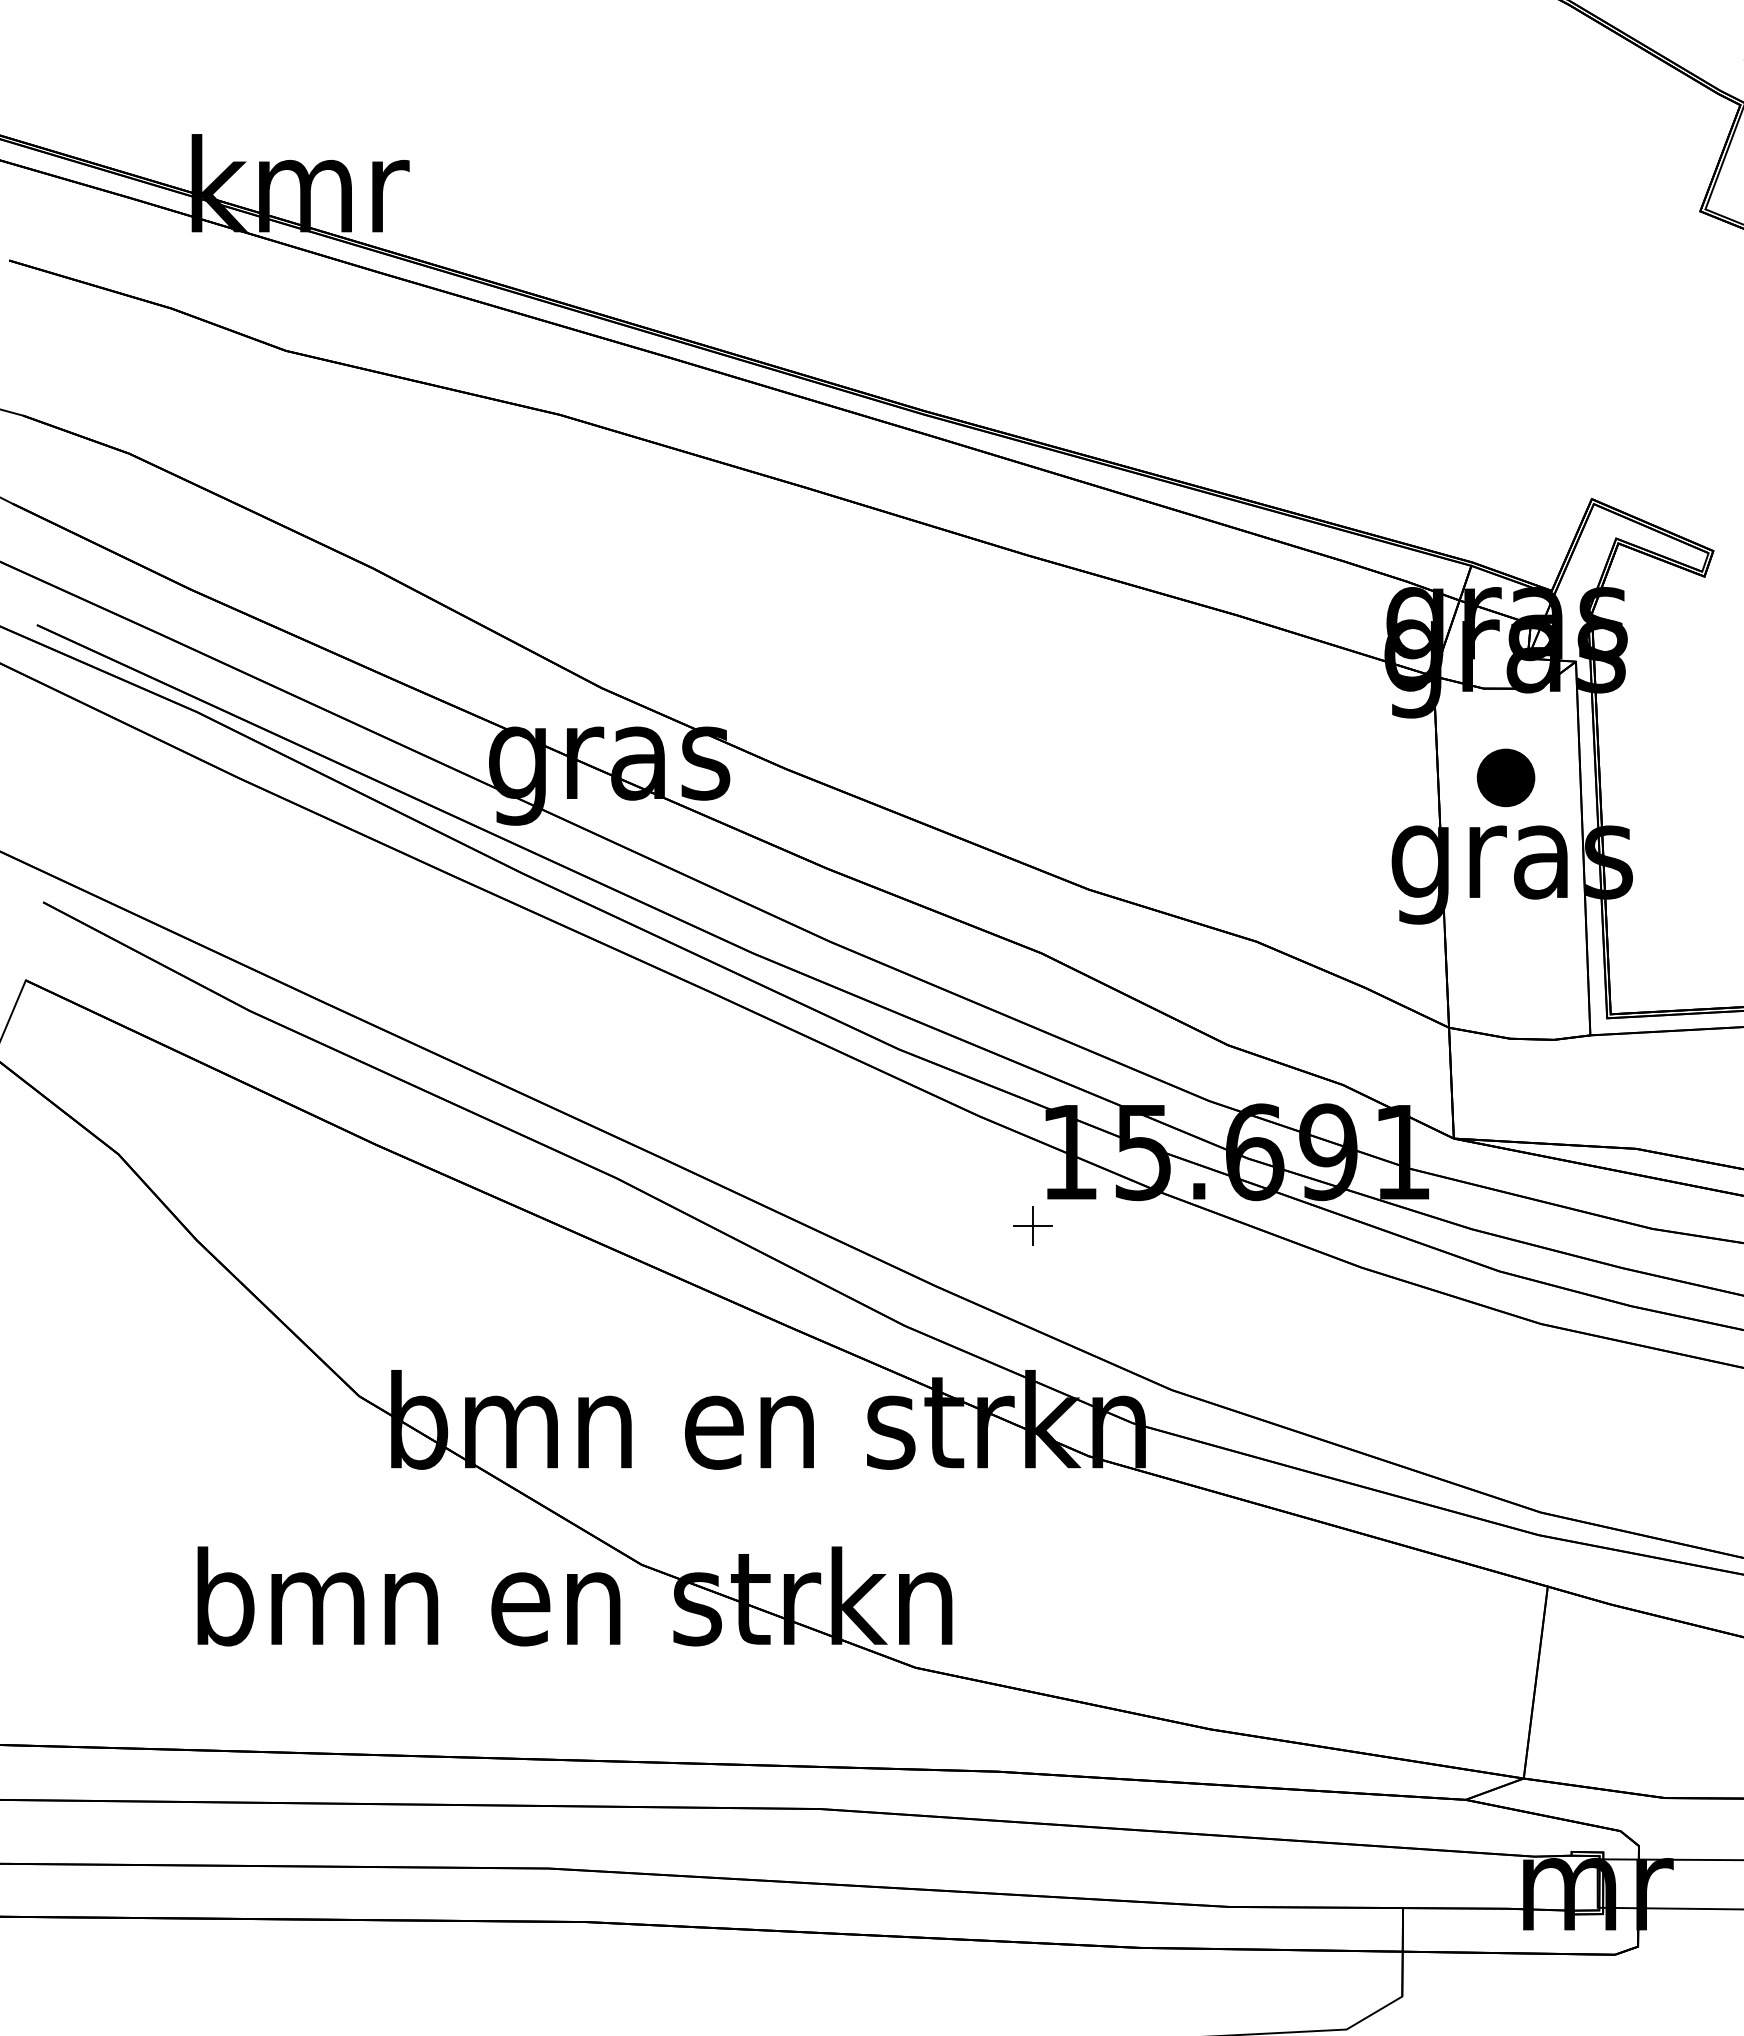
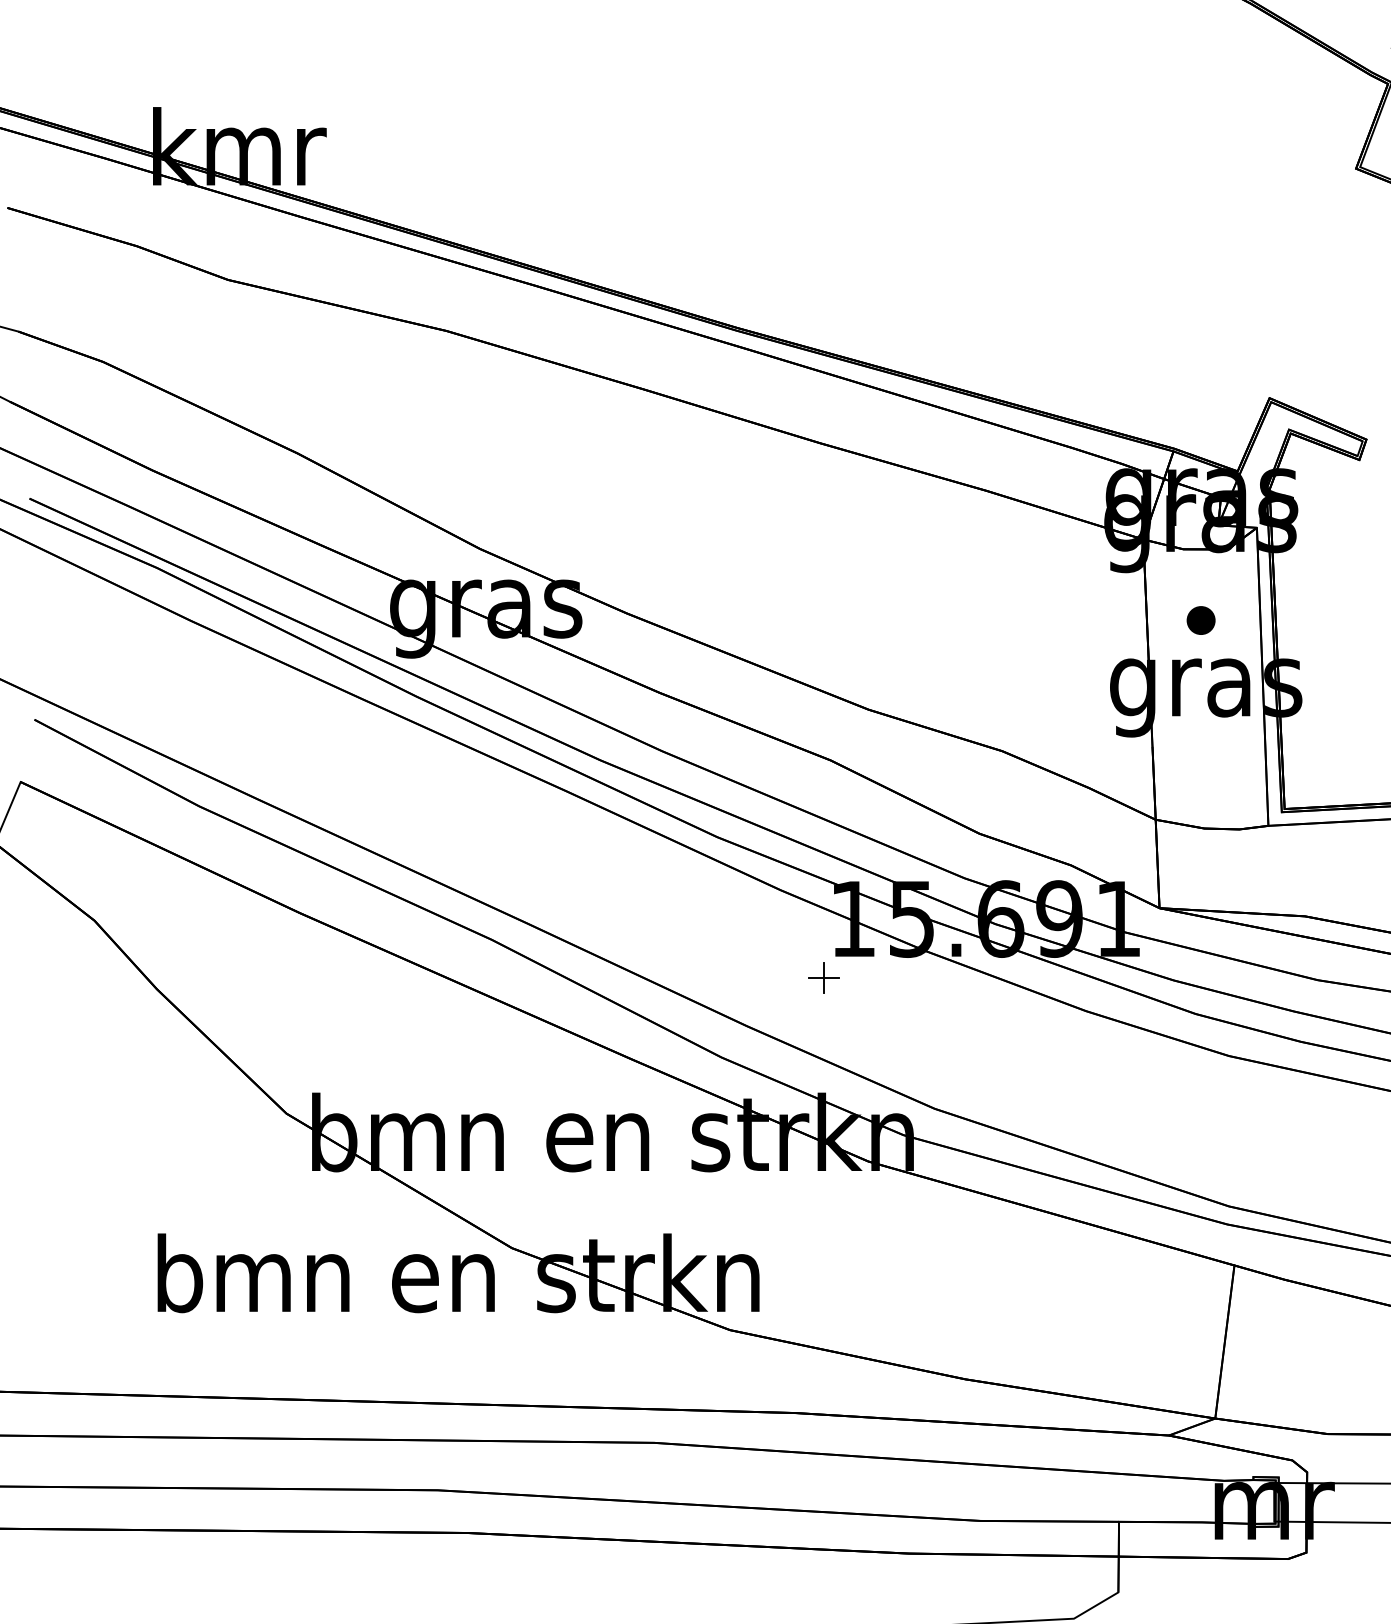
part: (1505, 777) -> (1200, 620), size x0.6

